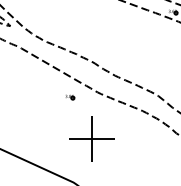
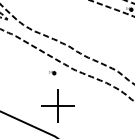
part: (91, 138) -> (57, 105), moved

